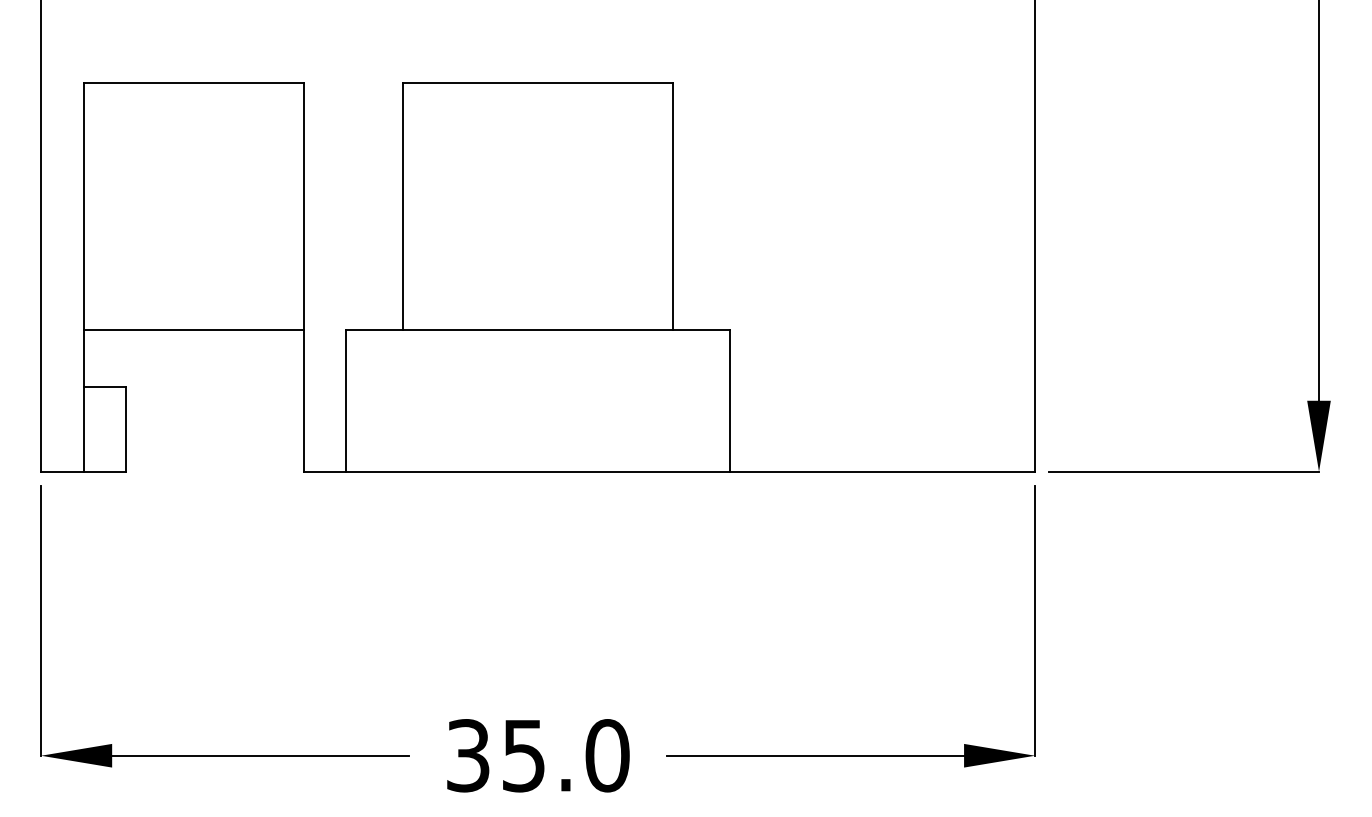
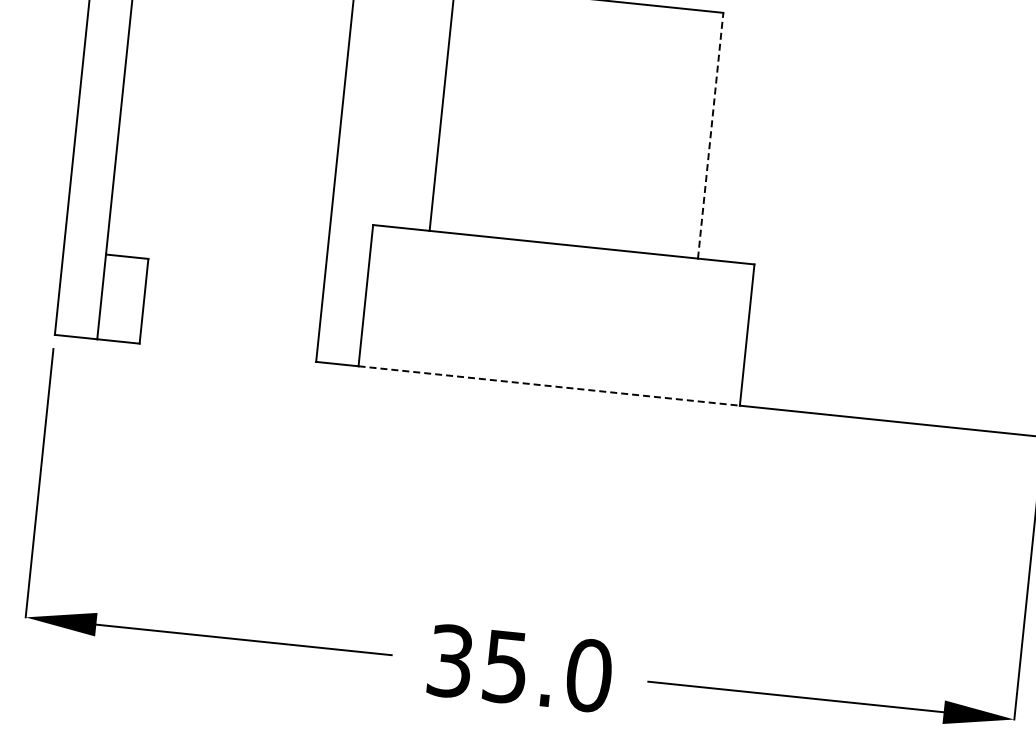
line: (672, 206) -> (710, 135), solid -> dashed
line: (193, 329) -> (221, 209), removed
line: (538, 471) -> (549, 385), solid -> dashed

